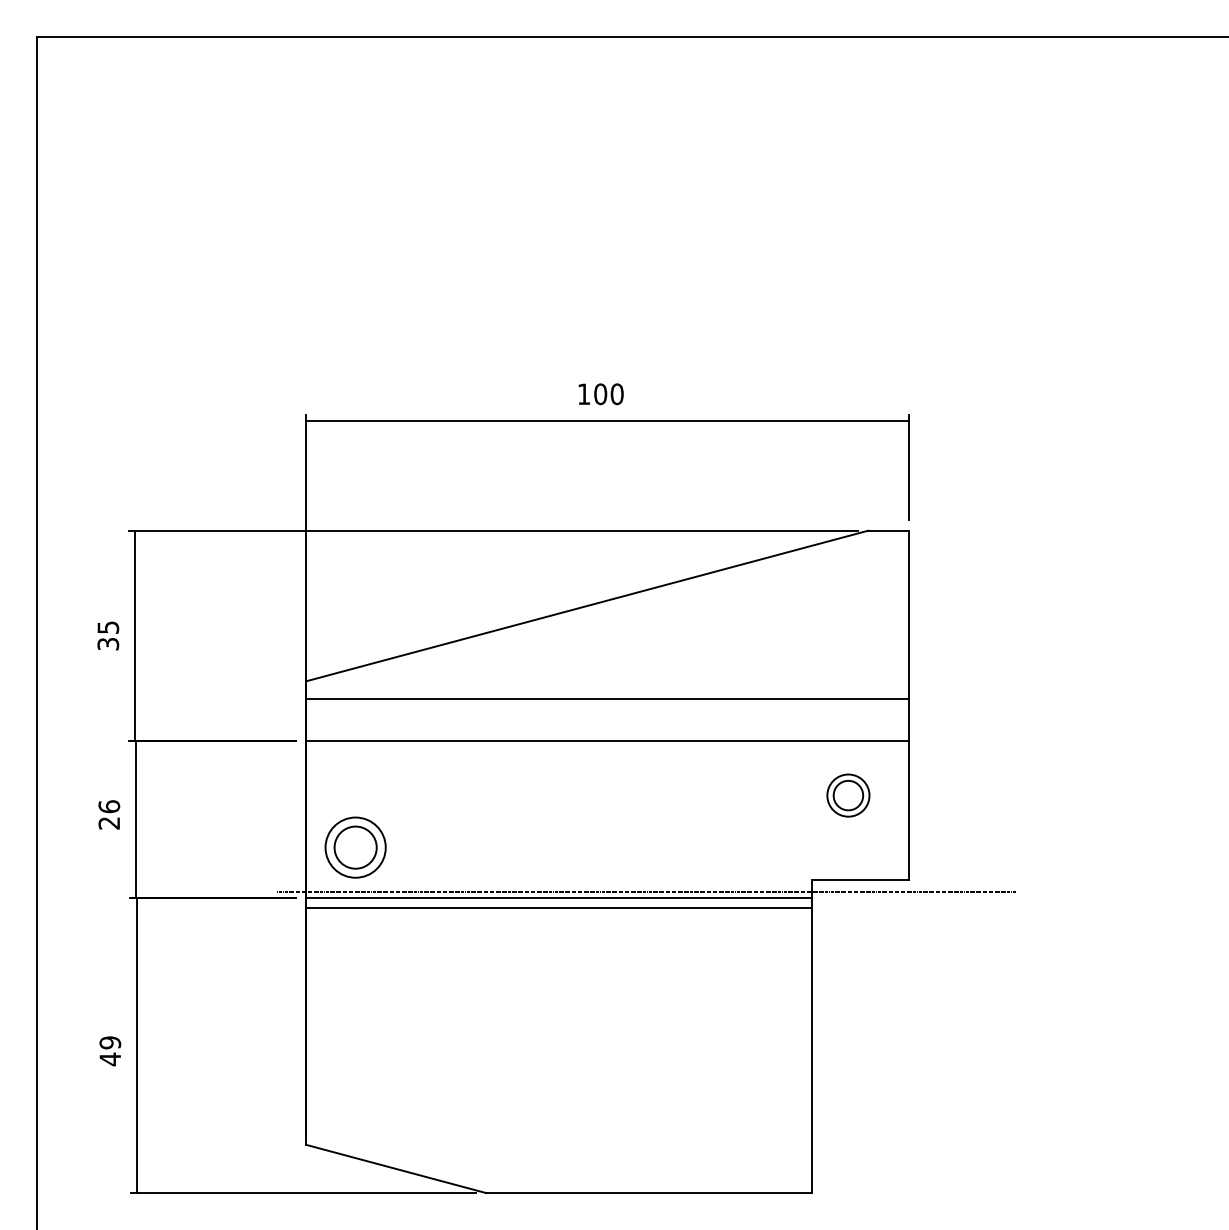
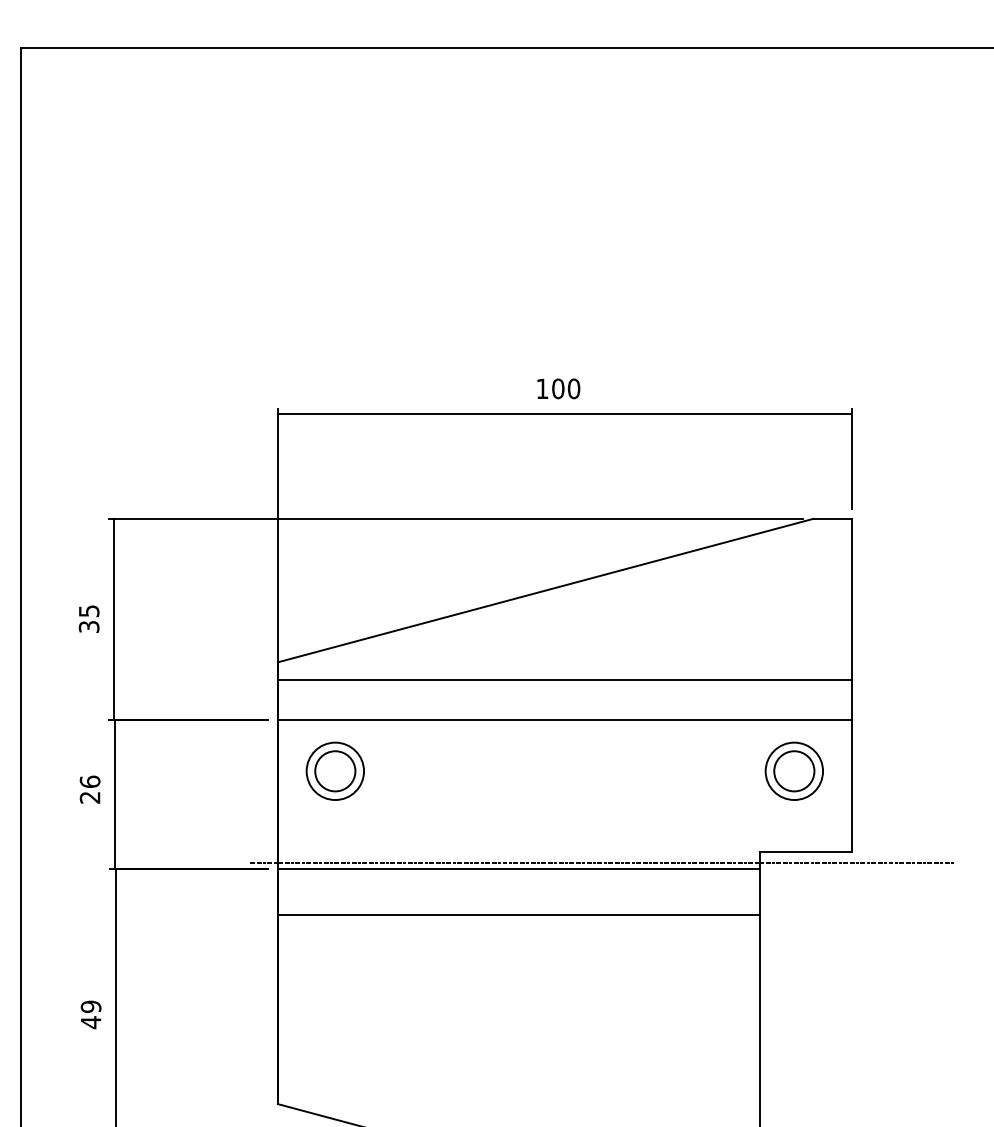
part: (848, 795) -> (794, 771), size x1.43
part: (355, 847) -> (335, 771), moved
line: (559, 908) -> (519, 915), moved

